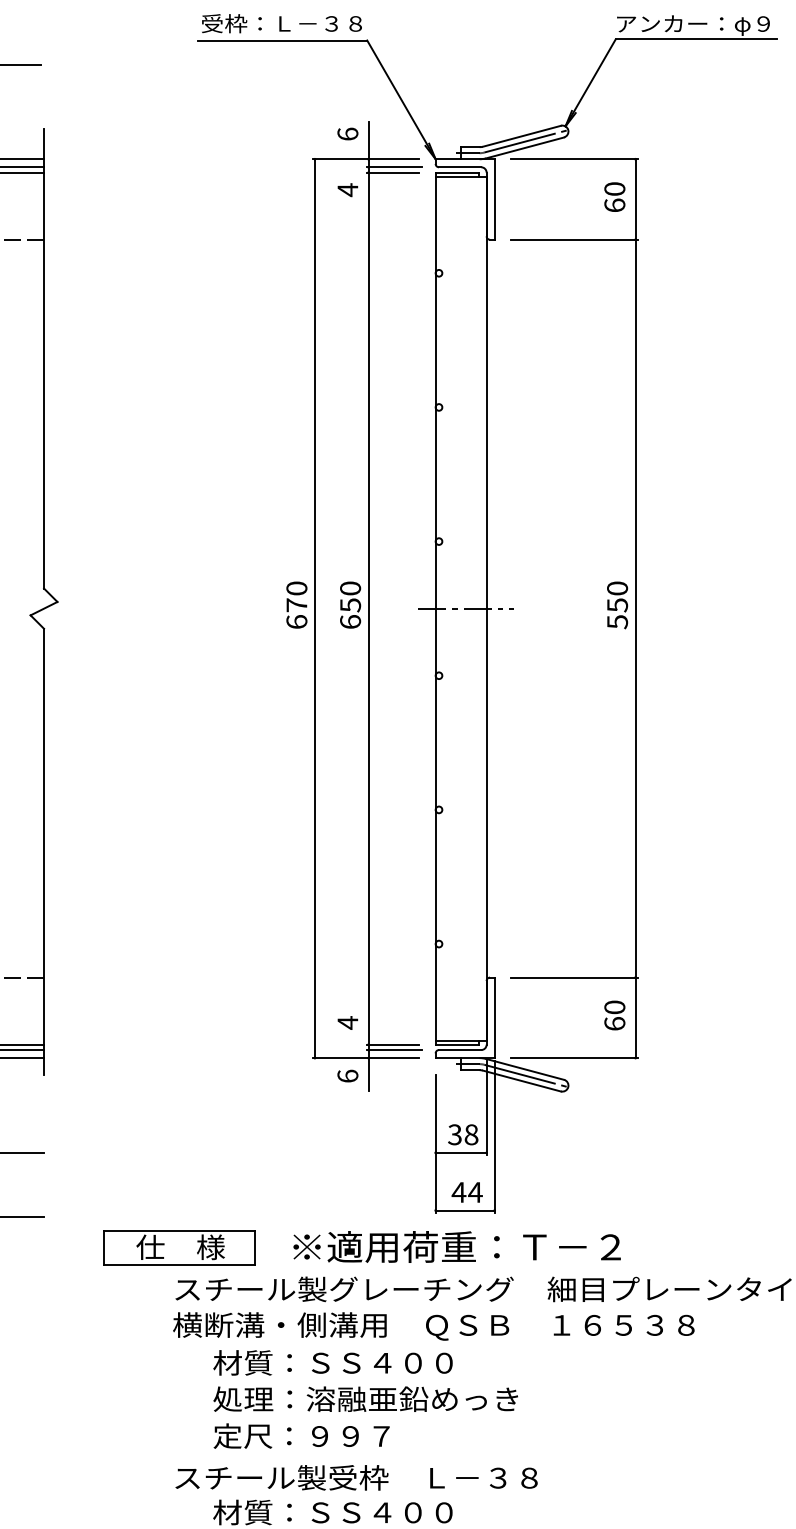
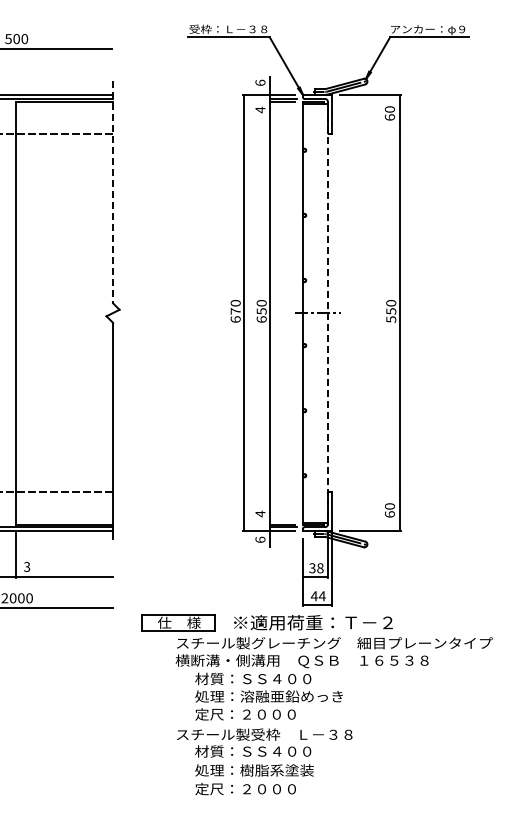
line: (572, 240) -> (369, 134), removed
line: (44, 360) -> (113, 192), solid -> dashed
line: (486, 609) -> (327, 313), solid -> dashed
line: (572, 978) -> (369, 492), removed
text: (366, 1436) -> (269, 714), 定尺：９９７ -> 定尺：２０００

